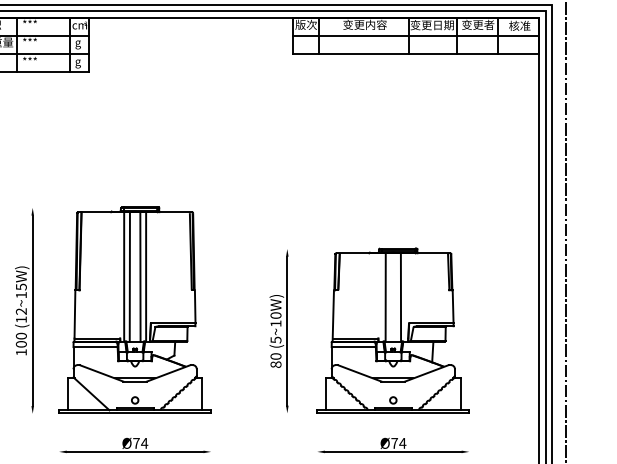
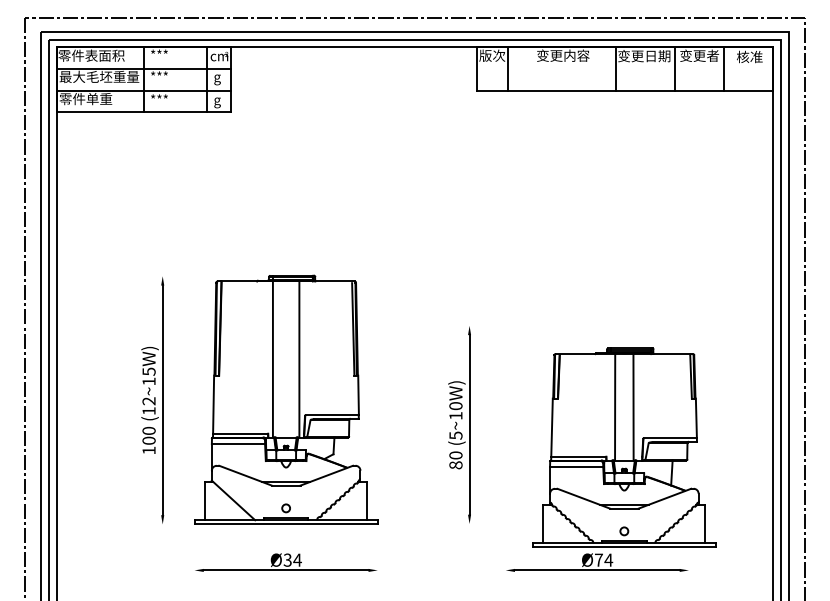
line: (415, 36) -> (624, 69), removed
line: (129, 276) -> (279, 359), removed
line: (140, 276) -> (292, 359), removed
part: (393, 330) -> (624, 447), moved
text: (136, 442) -> (287, 559), Ø74 -> Ø34

